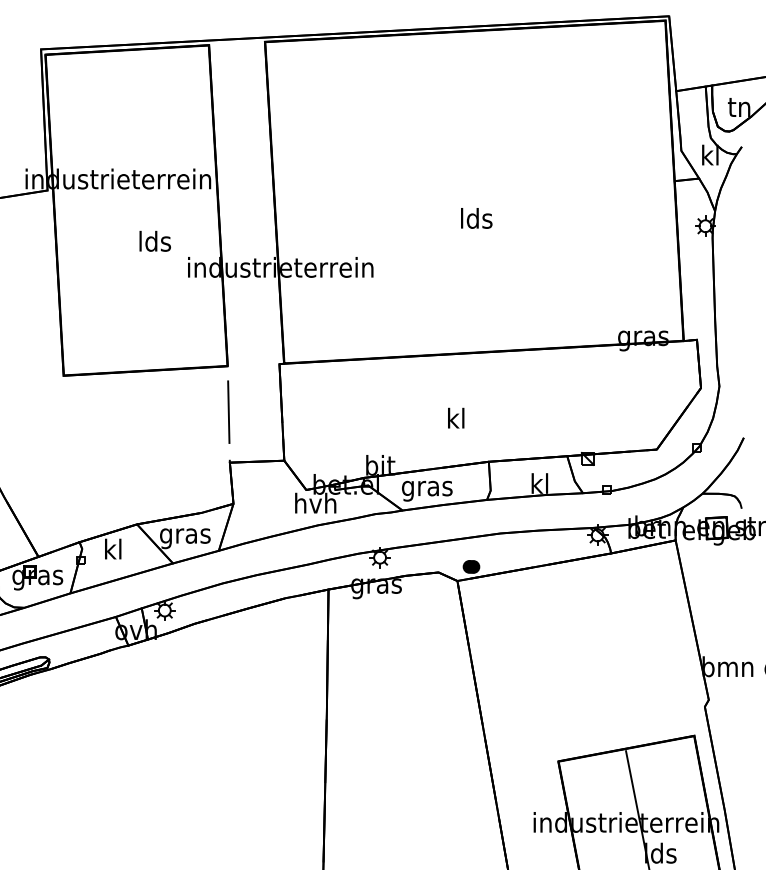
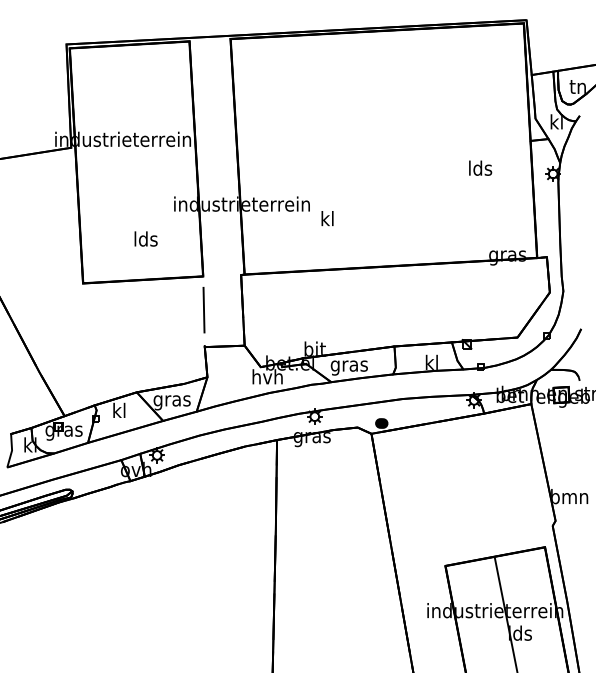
text: (476, 217) -> (480, 167), moved
text: (154, 240) -> (145, 238), moved
text: (456, 418) -> (327, 218), moved

